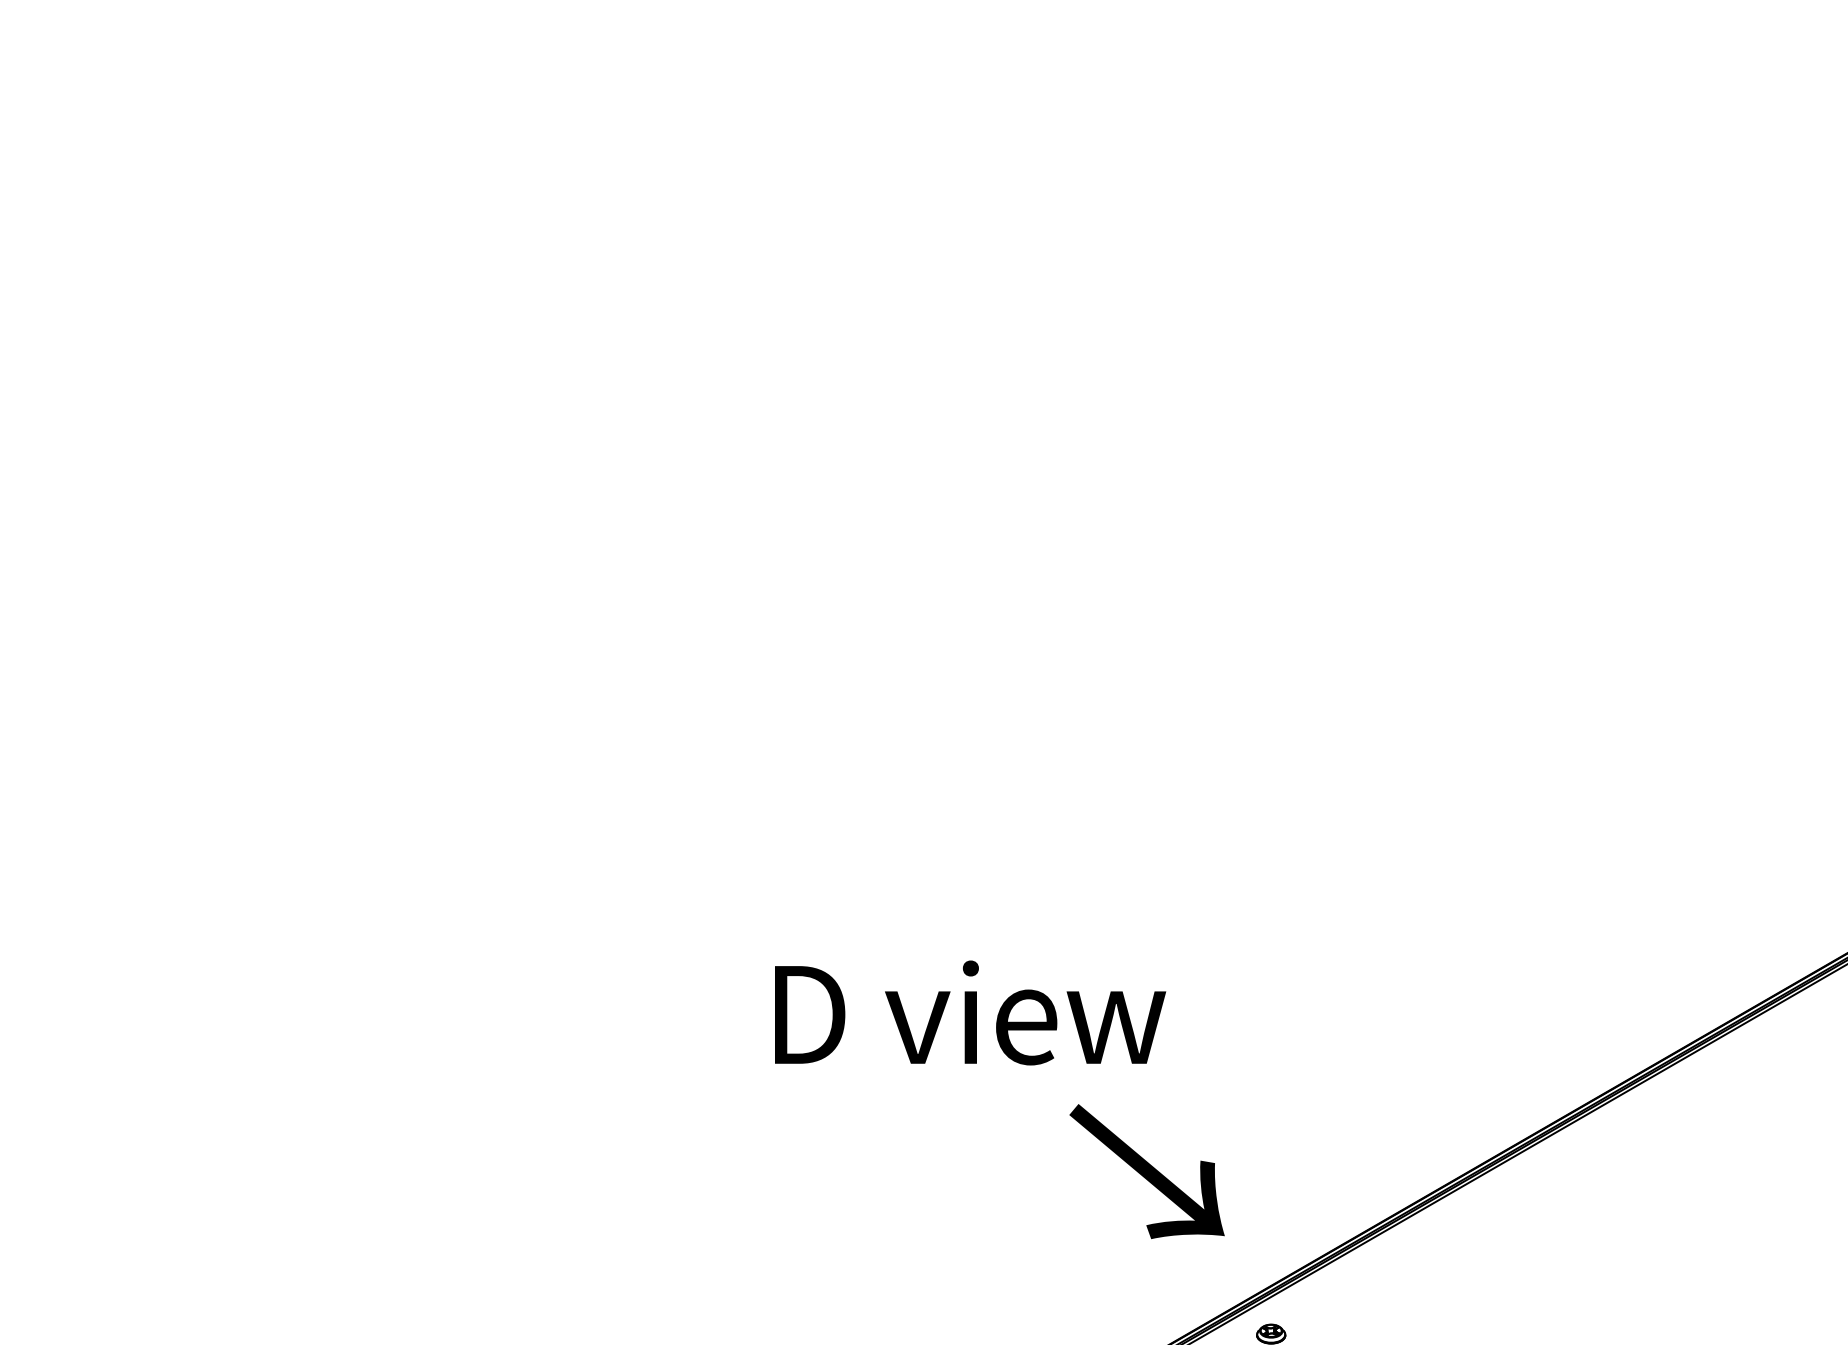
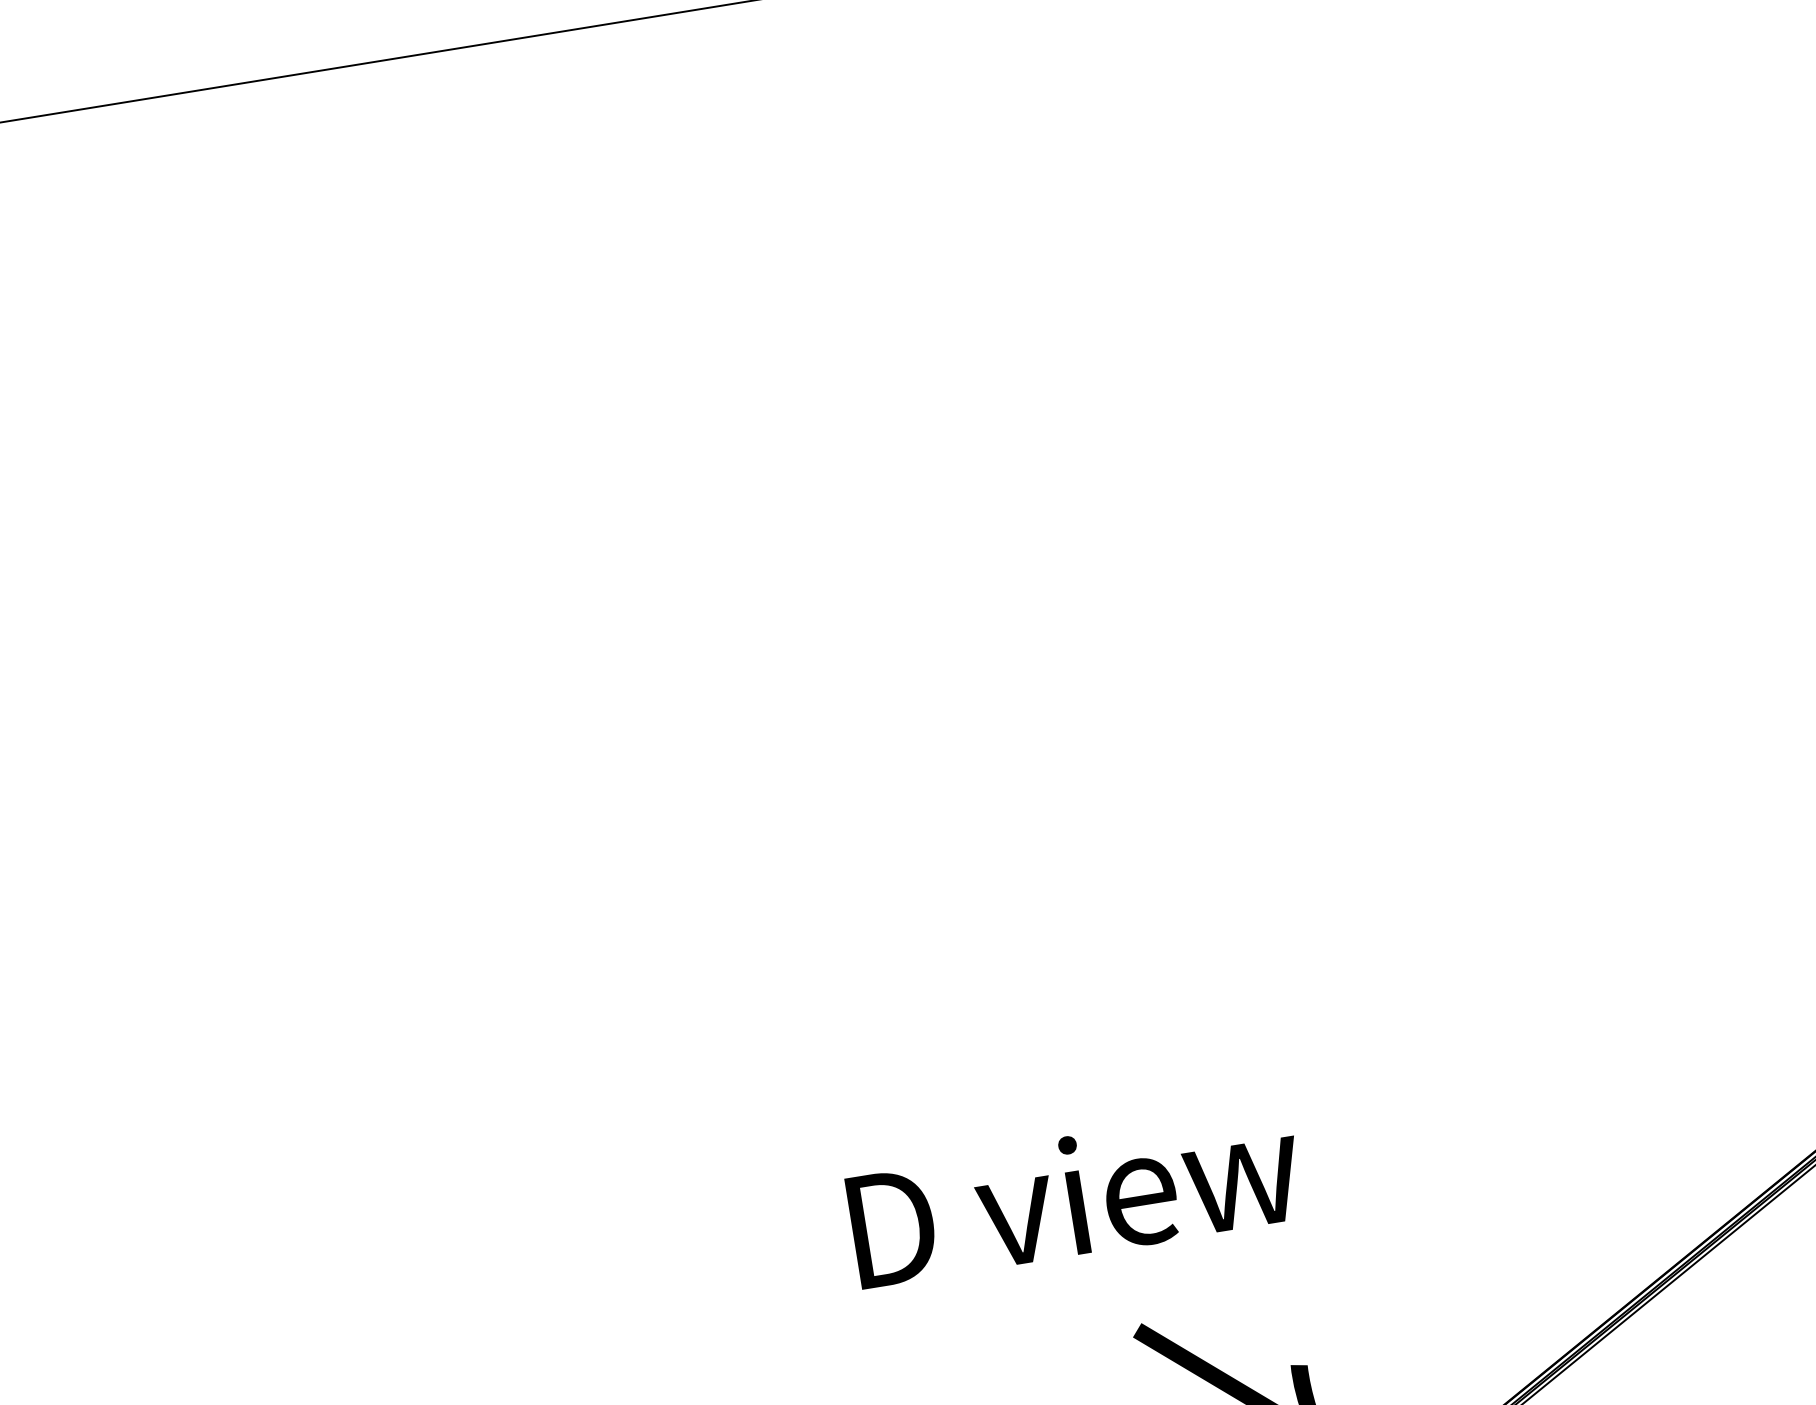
text: (970, 1012) -> (1075, 1195), moved

